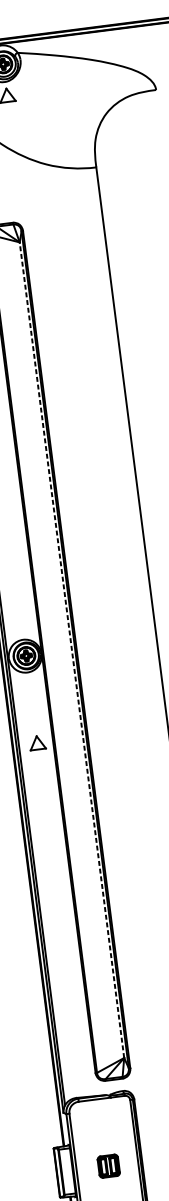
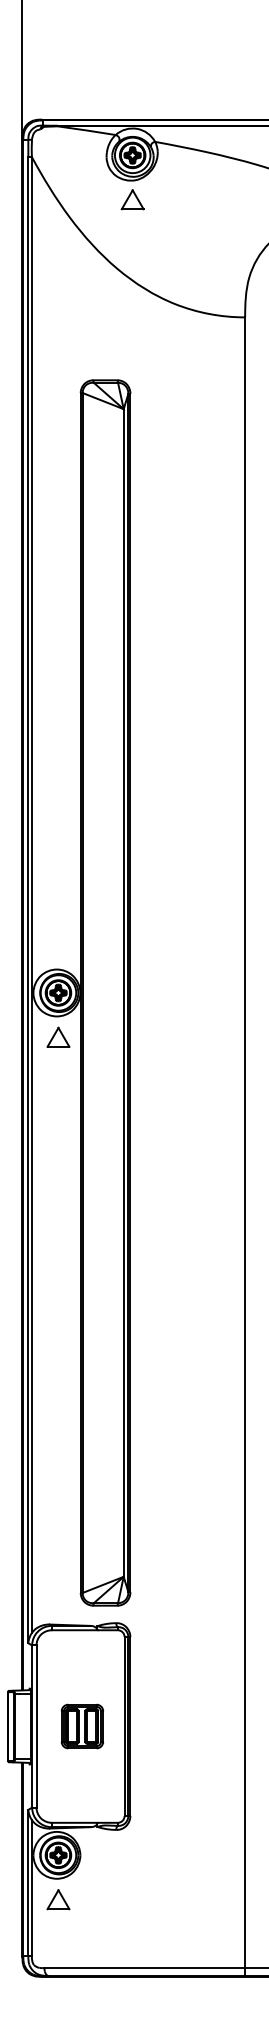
line: (71, 650) -> (123, 993), dashed -> solid
part: (37, 742) -> (58, 1036), moved
part: (108, 1166) -> (82, 1726), size x1.43

